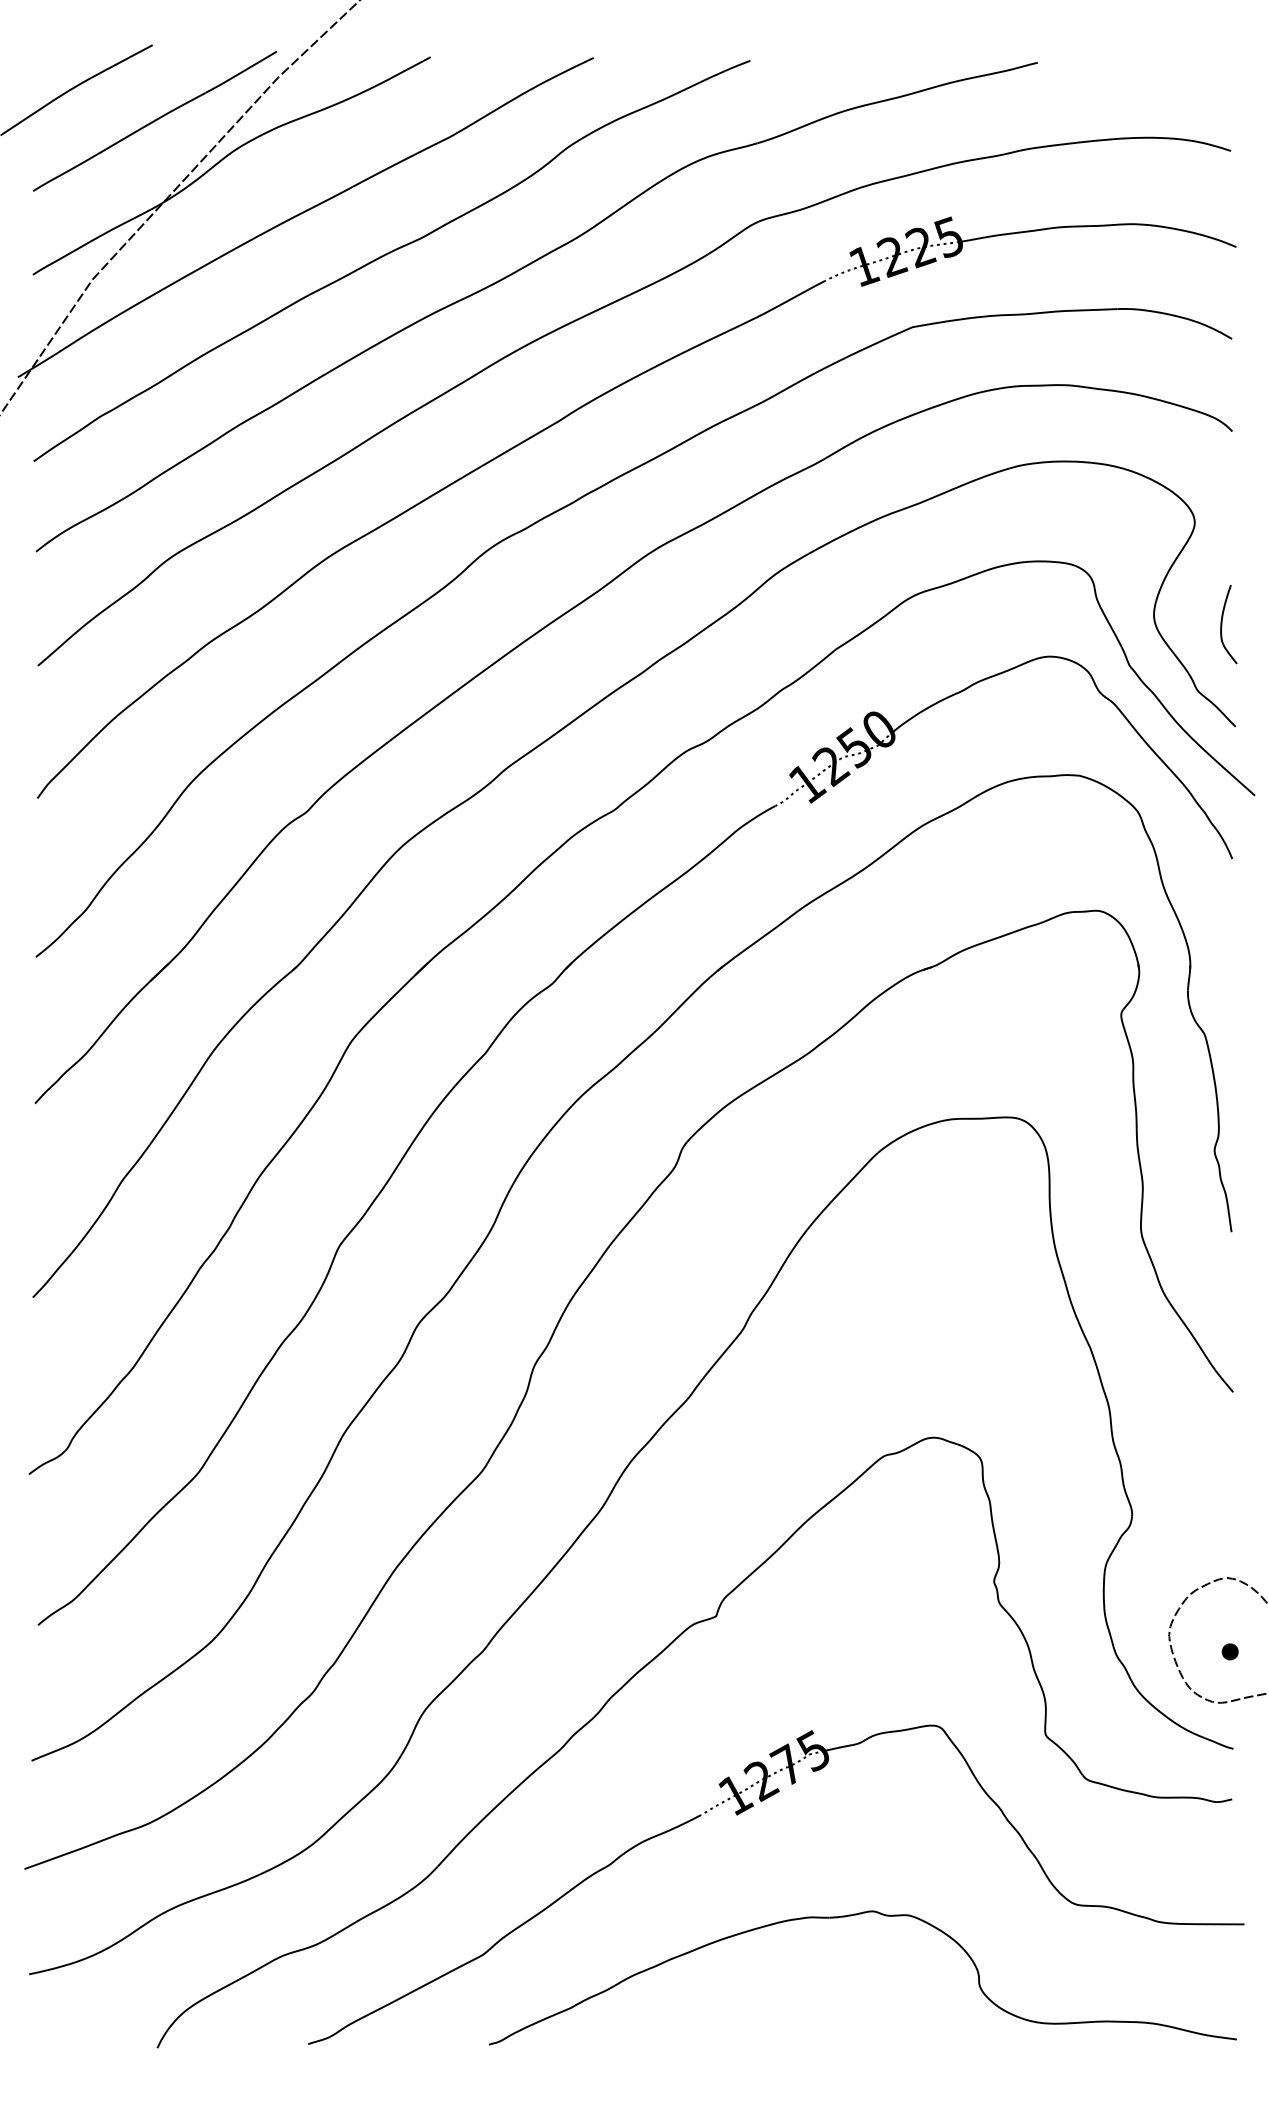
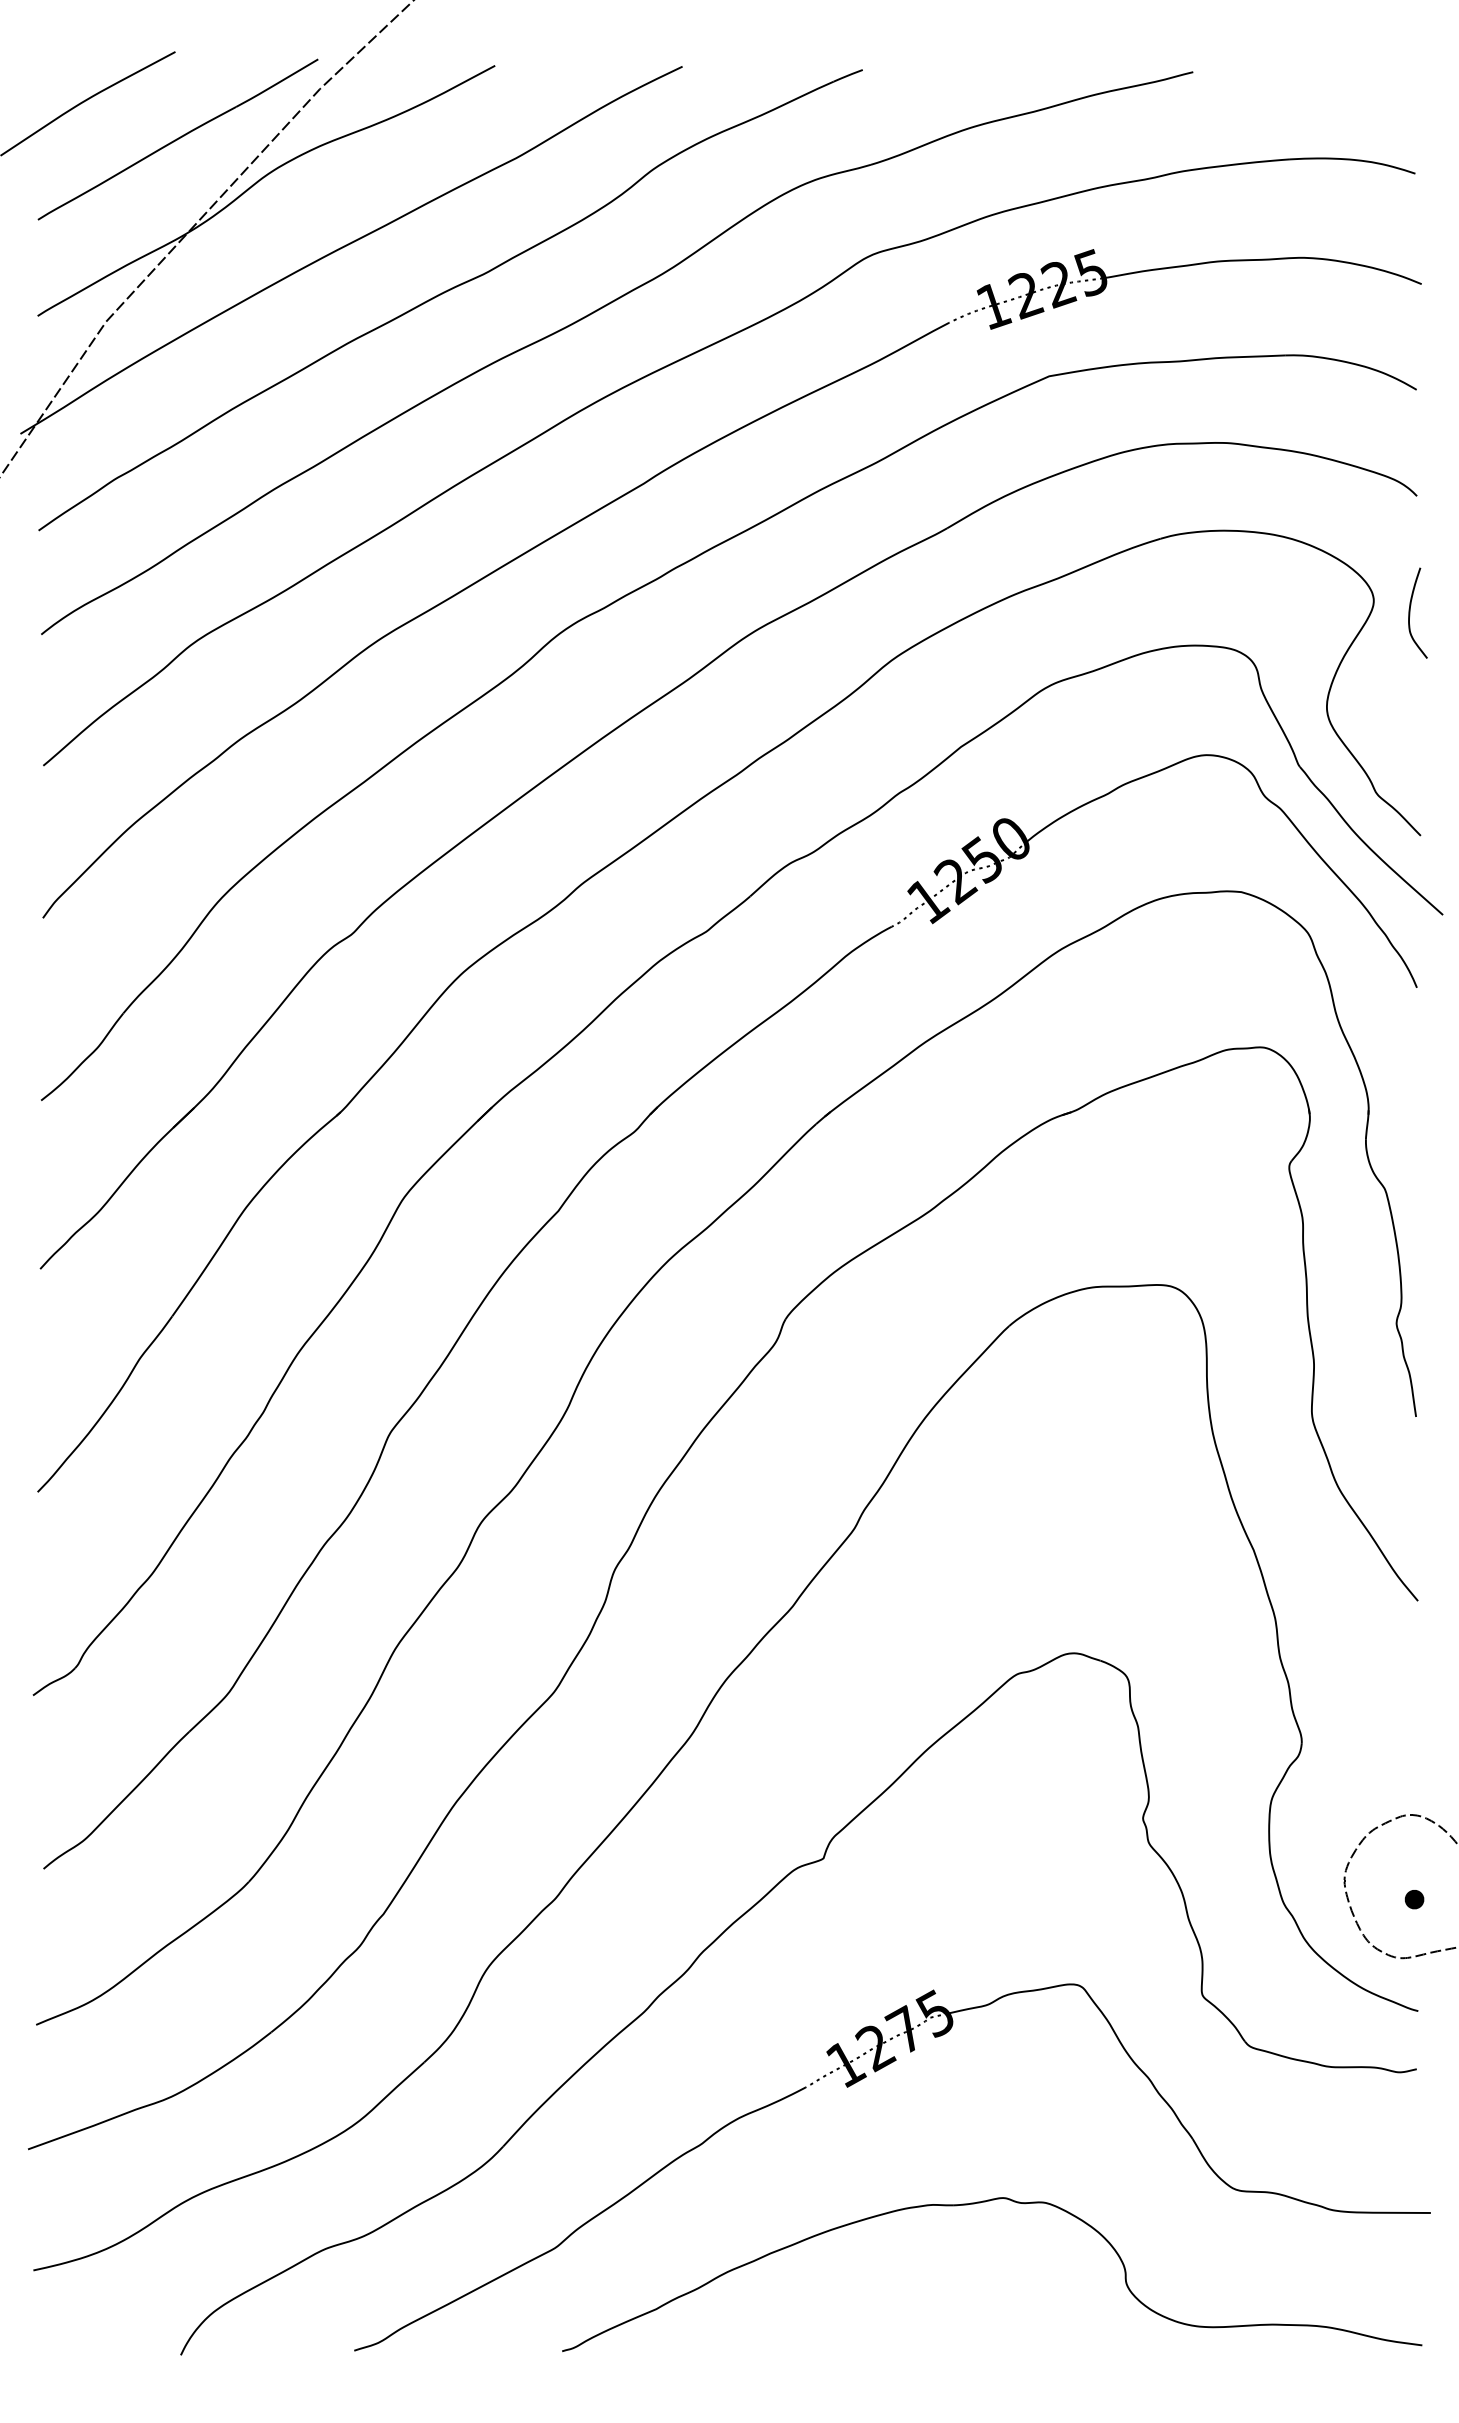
curve: (1222, 623) -> (1410, 612), moved

